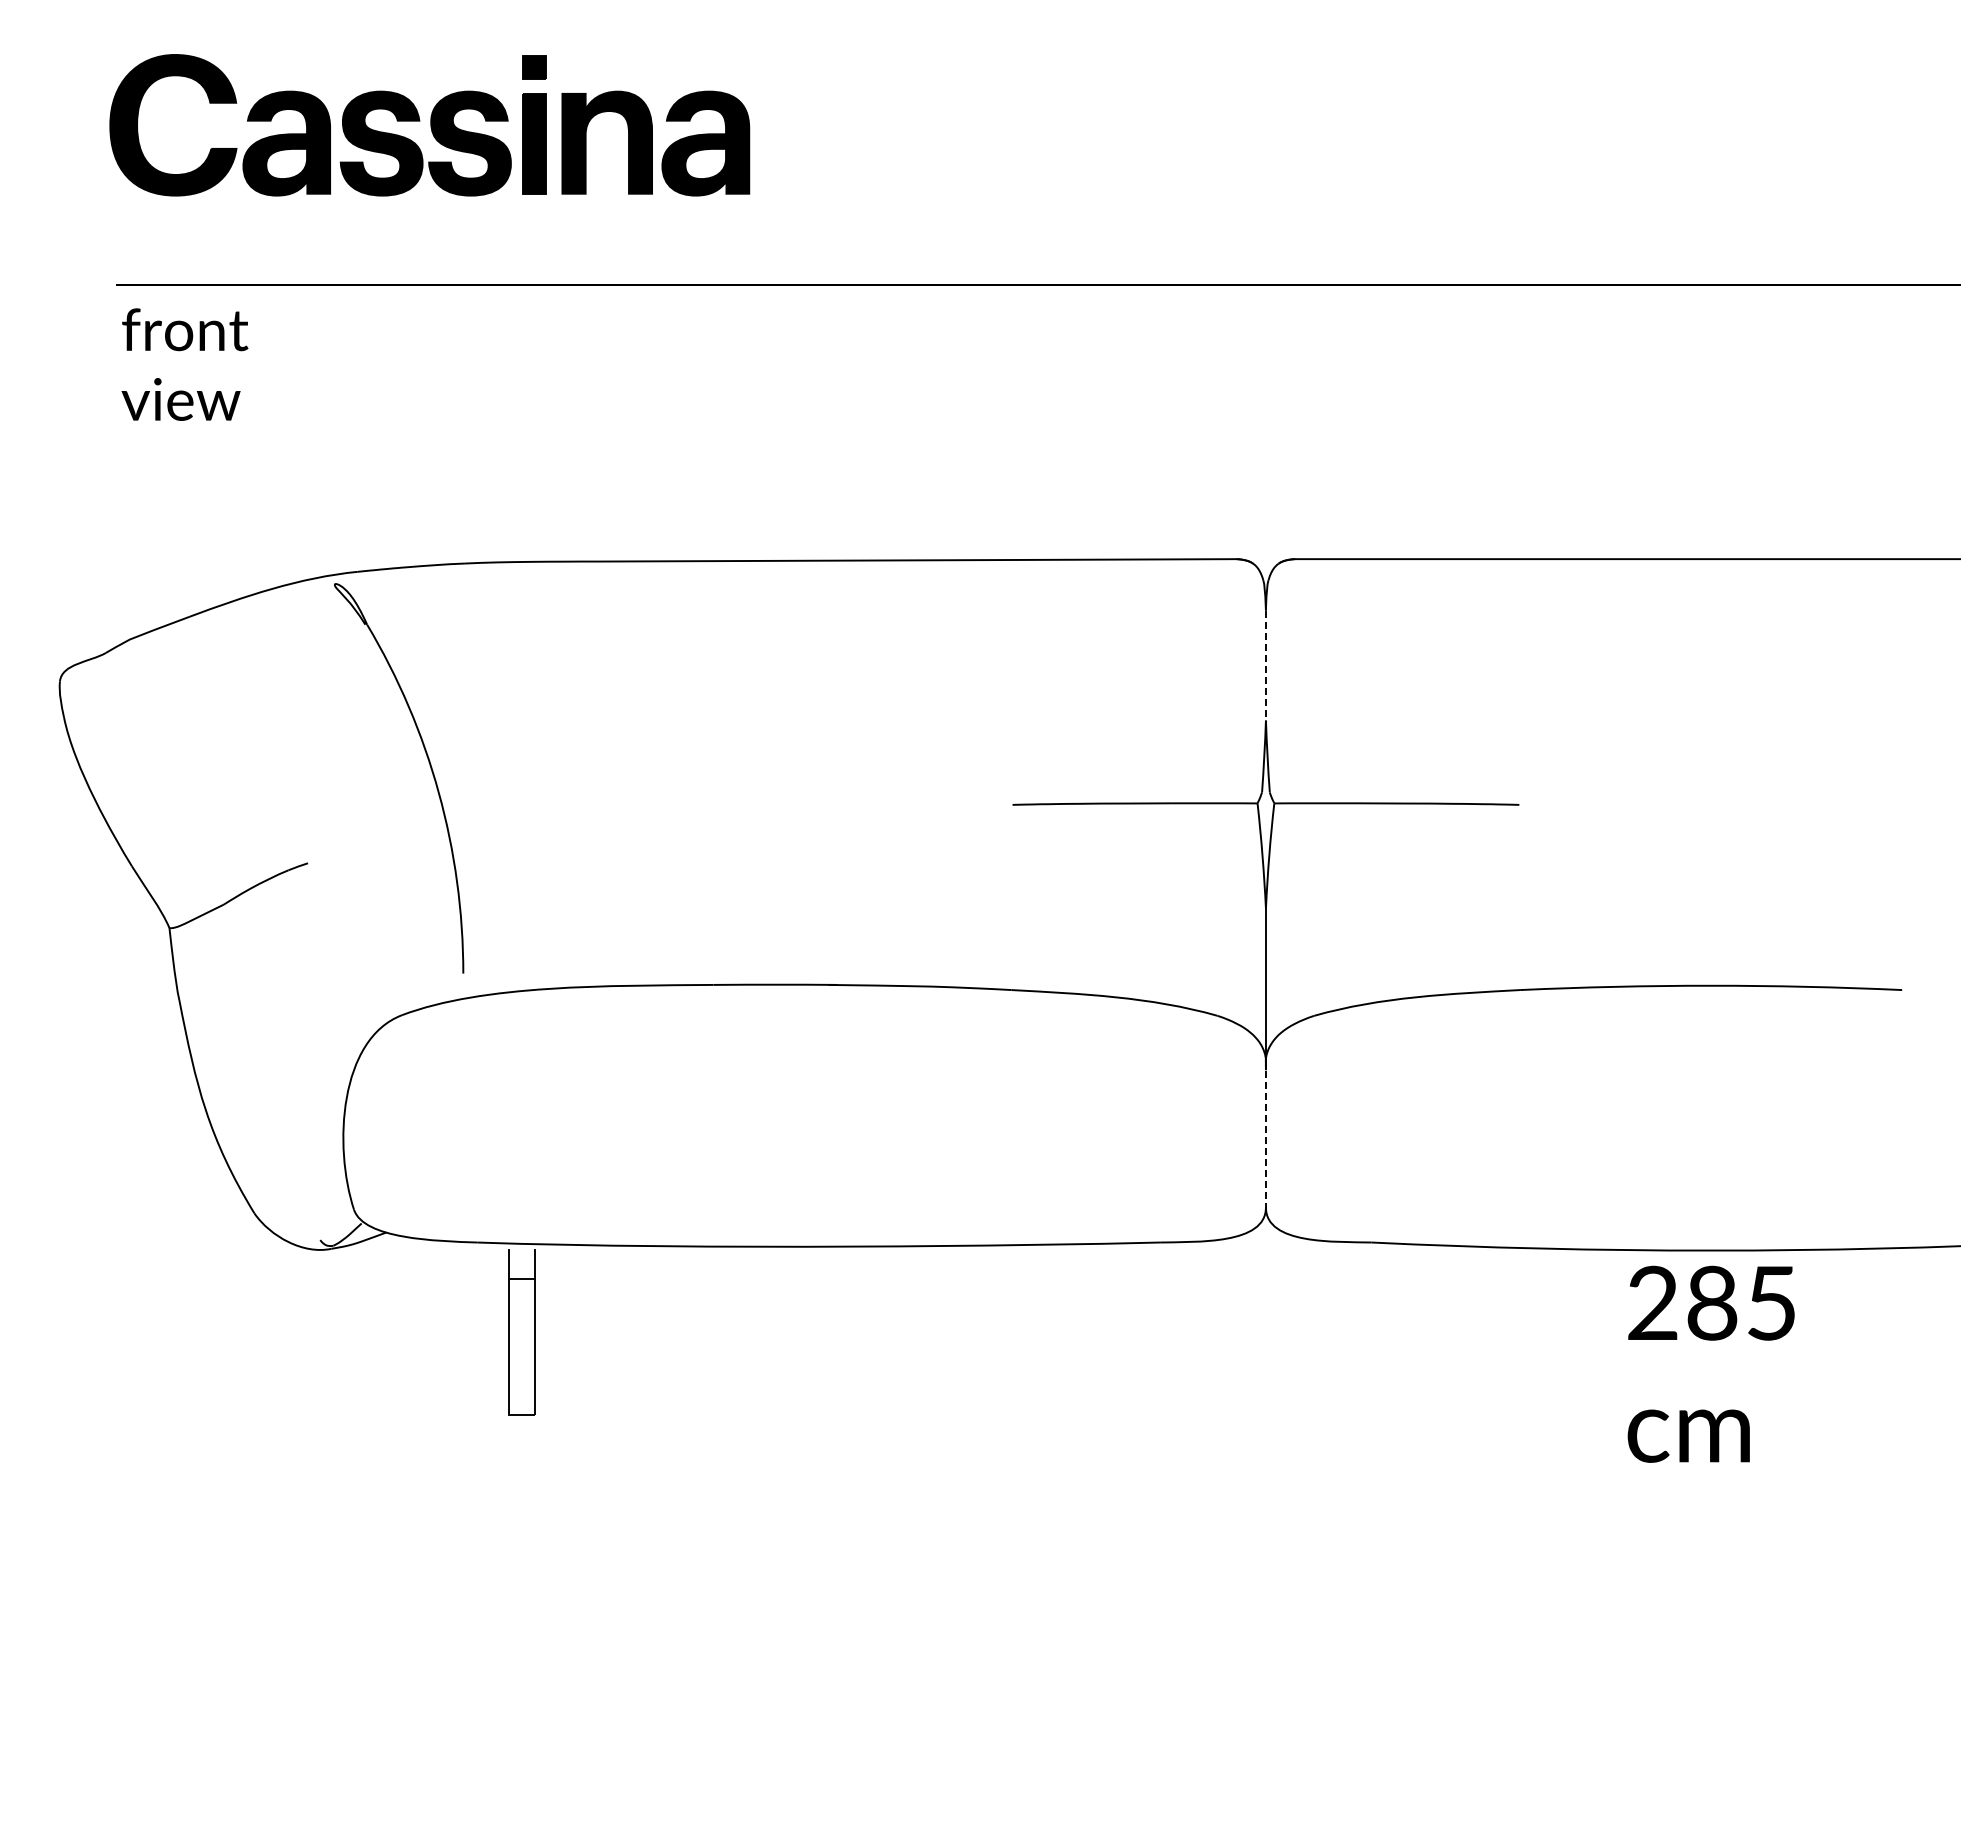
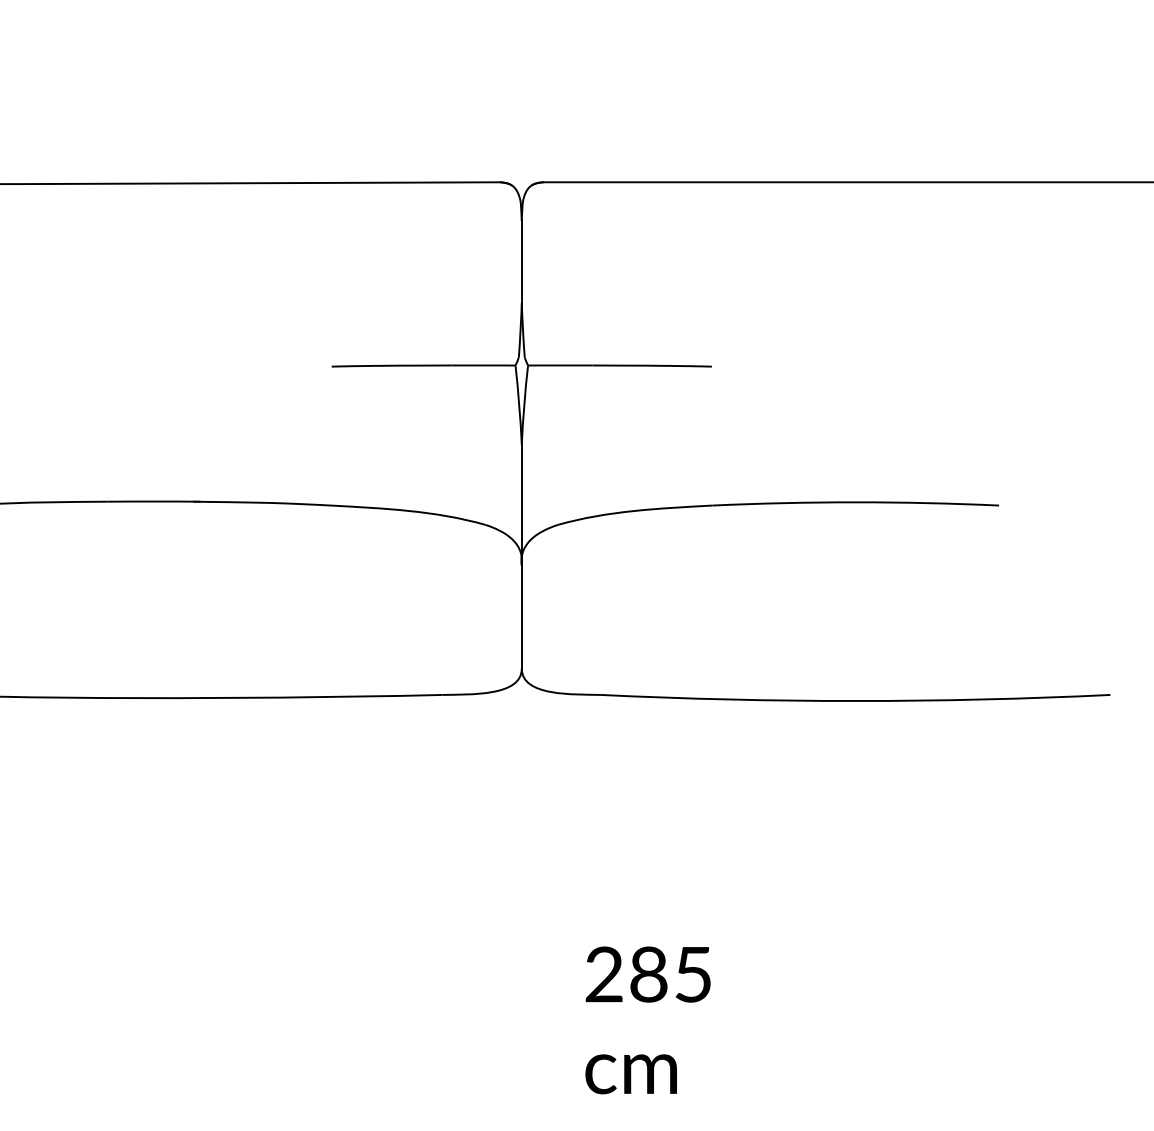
line: (1265, 665) -> (521, 262), dashed -> solid
line: (1265, 1139) -> (521, 617), dashed -> solid
text: (1710, 1363) -> (647, 1019), moved

